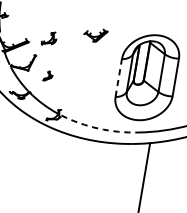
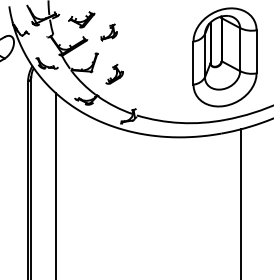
part: (95, 34) -> (81, 19), moved
part: (47, 75) -> (114, 73), size x1.67
line: (118, 78) -> (193, 63), dashed -> solid
arc: (98, 129) -> (180, 123), dashed -> solid

